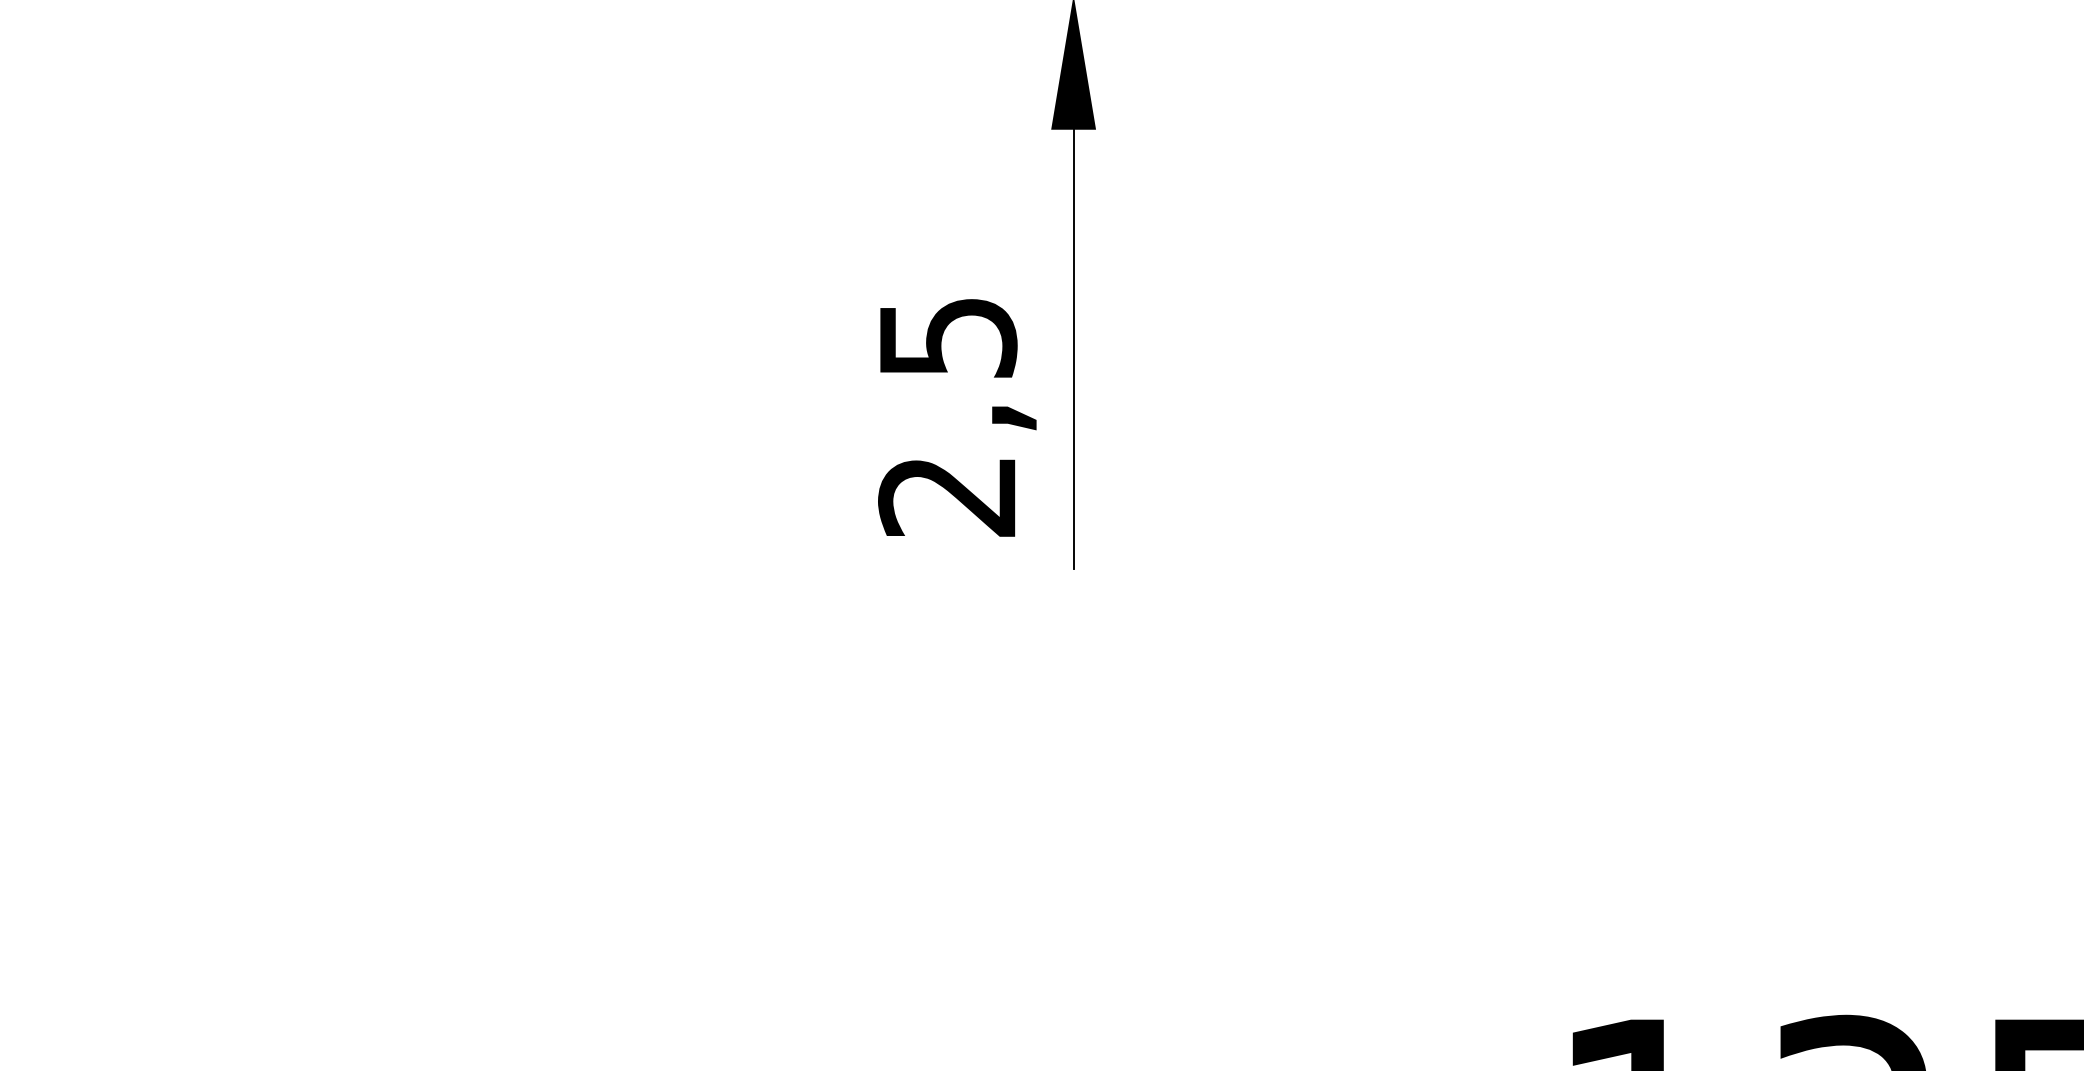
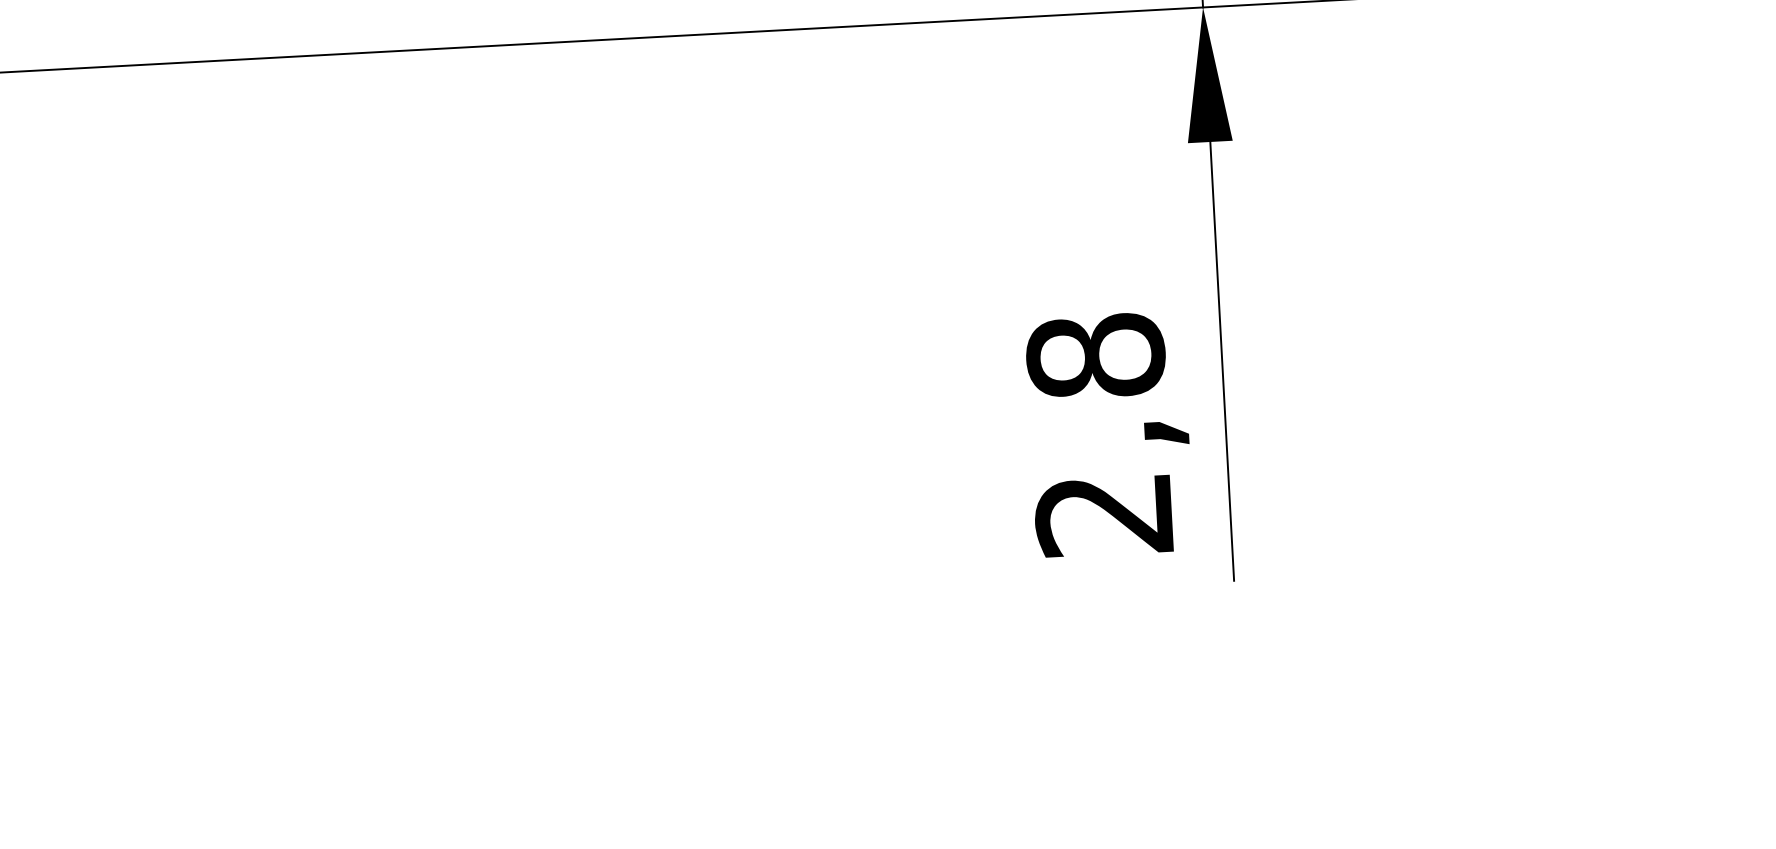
text: (947, 337) -> (1095, 356), 2,5 -> 2,8

